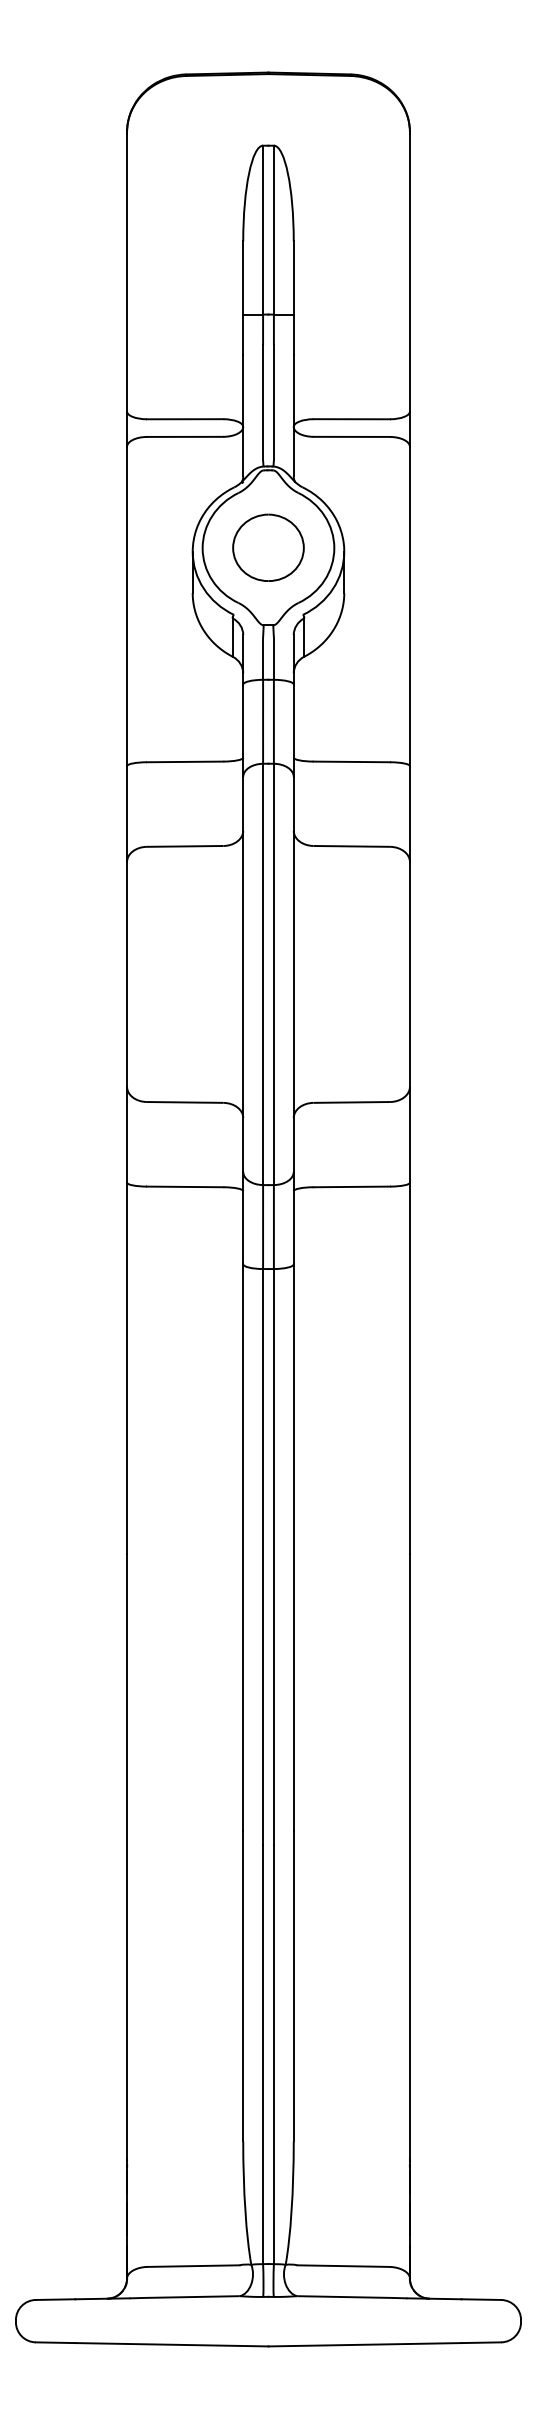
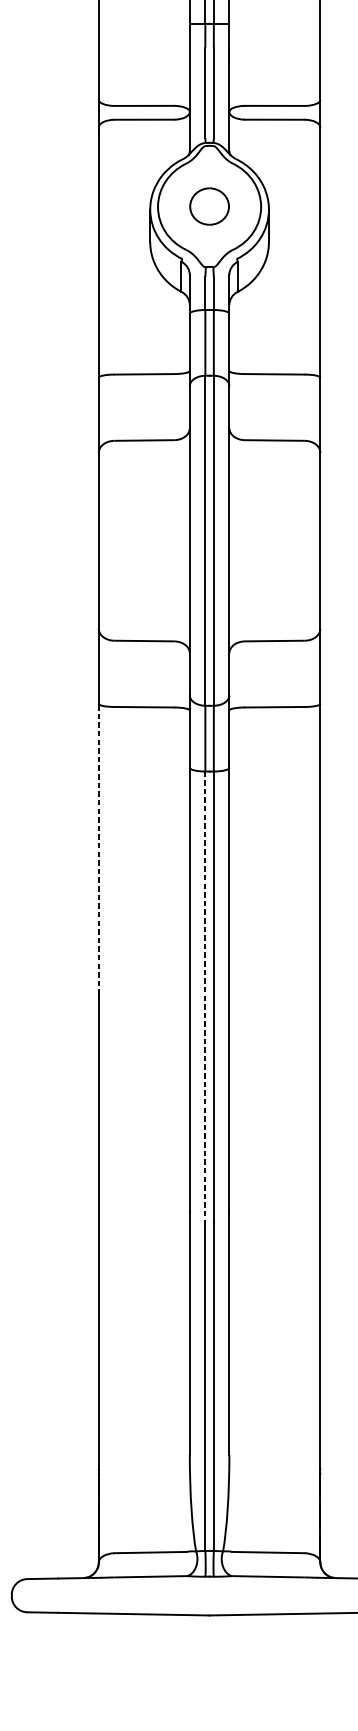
part: (268, 547) -> (209, 206), size x0.7
line: (127, 1368) -> (99, 849), solid -> dashed
line: (263, 1556) -> (205, 996), solid -> dashed

